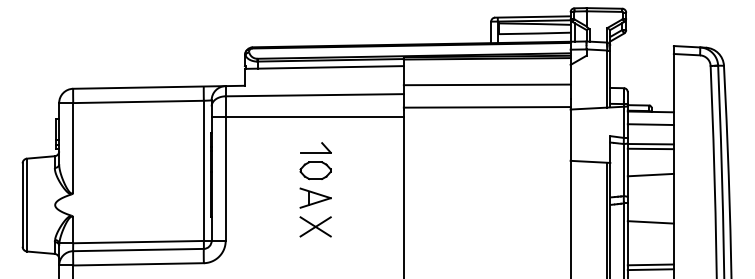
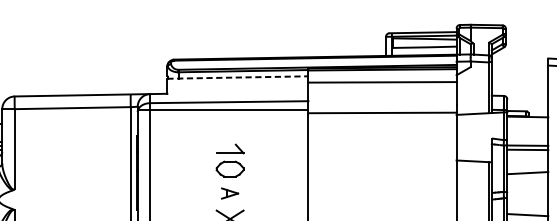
line: (324, 67) -> (237, 77), solid -> dashed
line: (486, 84) -> (381, 81), moved
line: (307, 116) -> (222, 109), moved
line: (650, 124) -> (527, 128), removed
part: (315, 197) -> (229, 193), size x0.6

